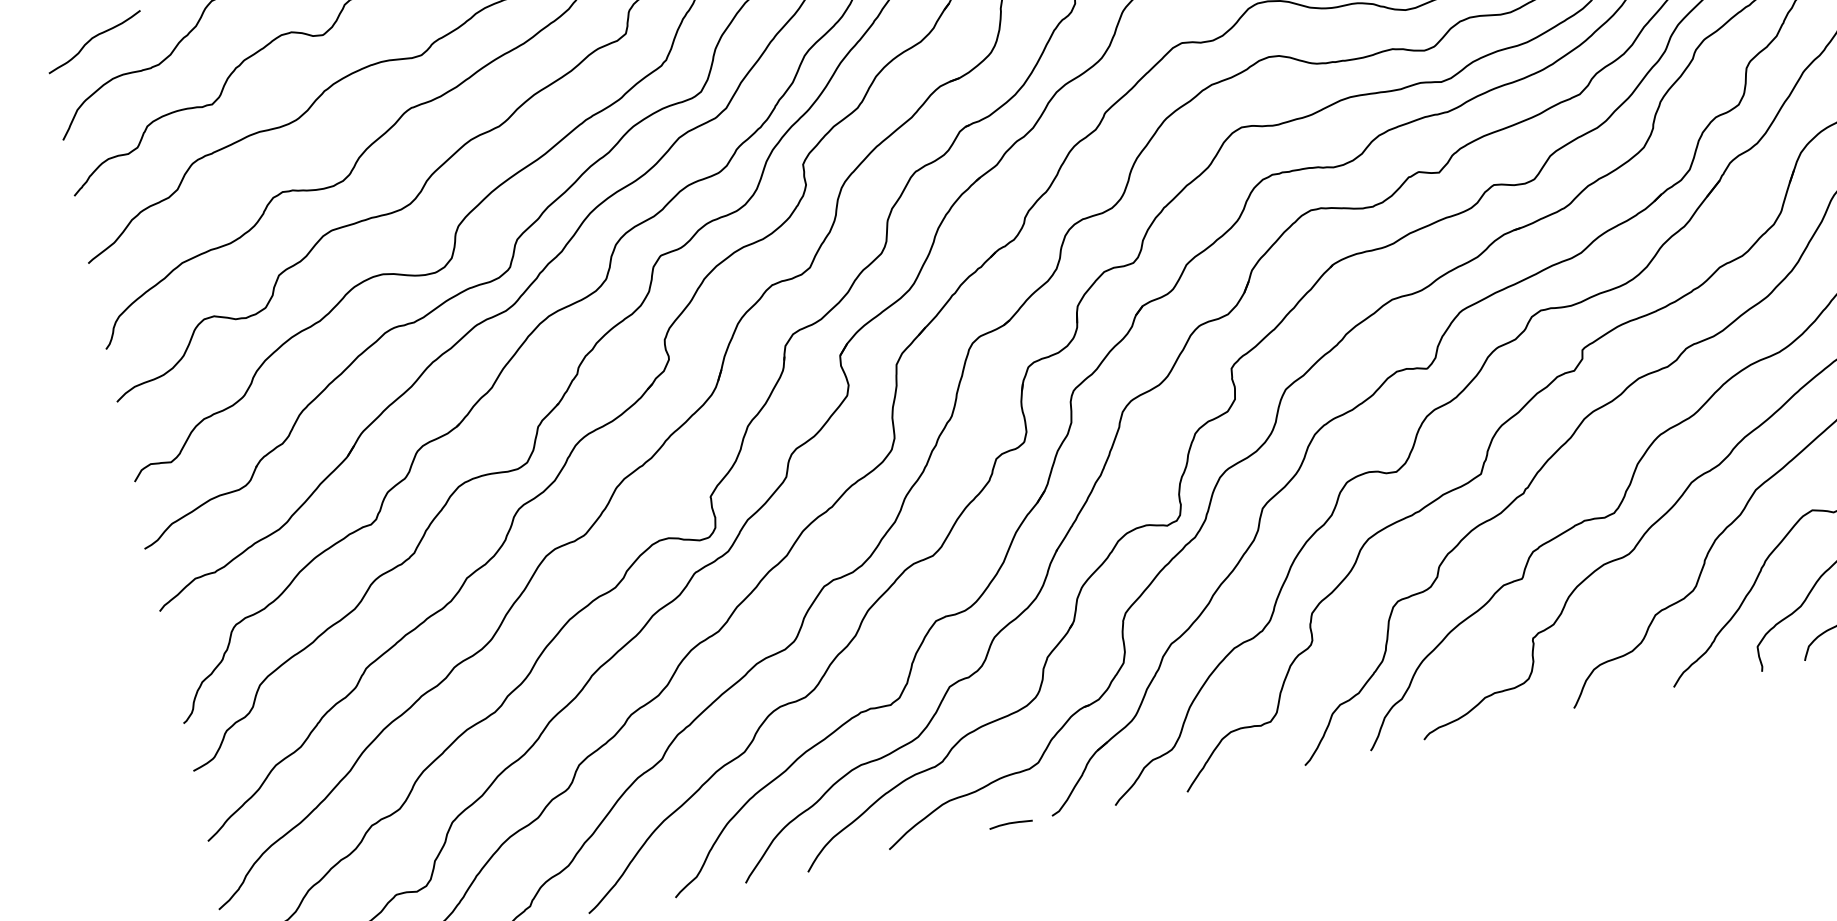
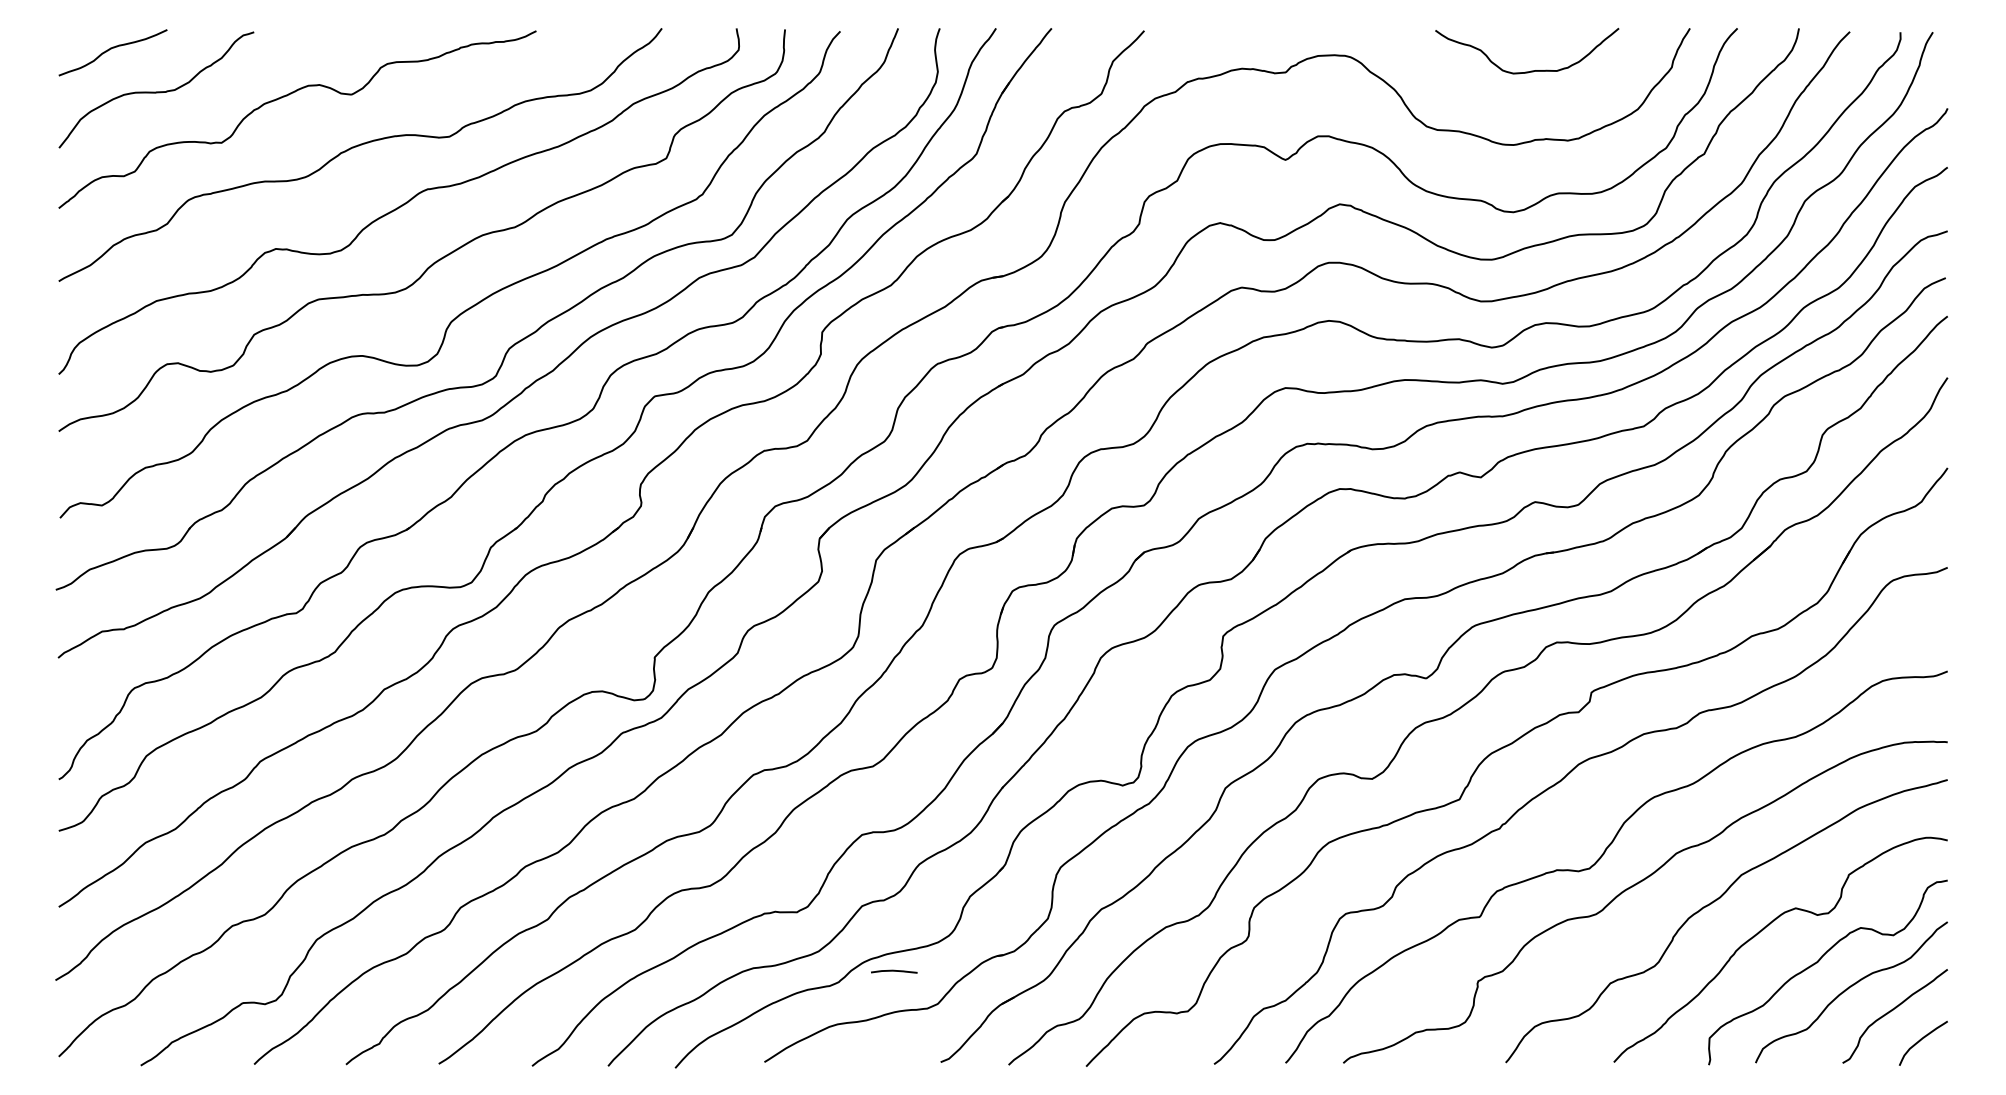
curve: (1011, 823) -> (894, 971), moved

